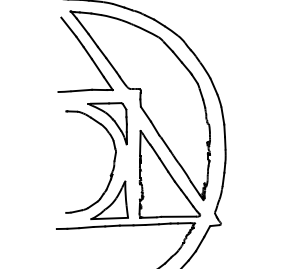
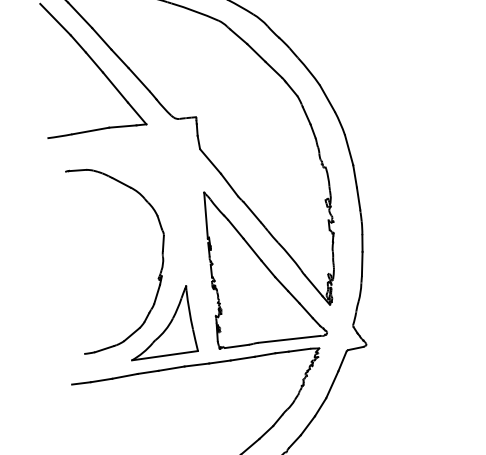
part: (107, 123) -> (143, 185), removed

